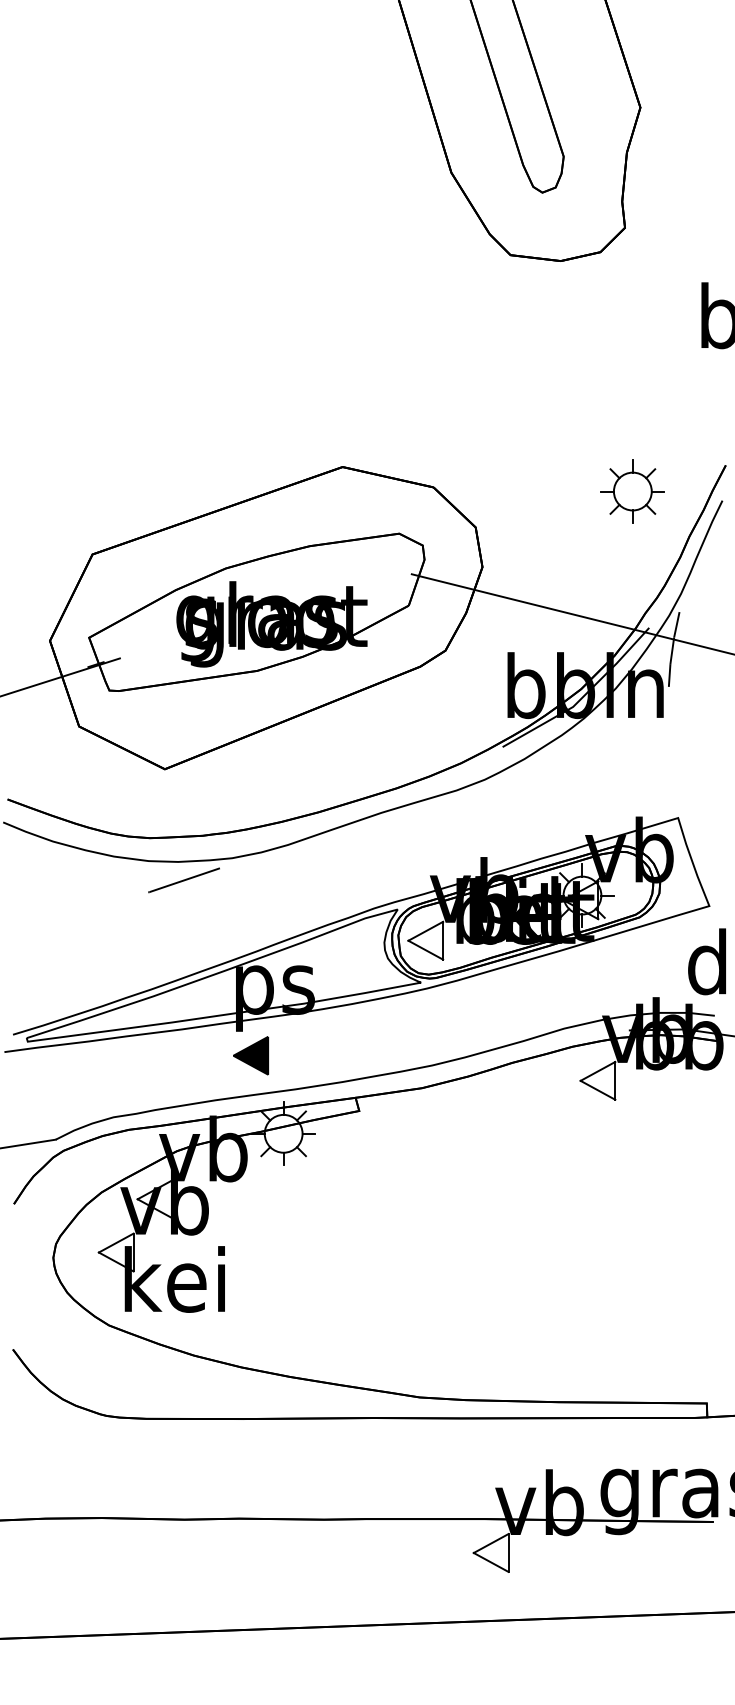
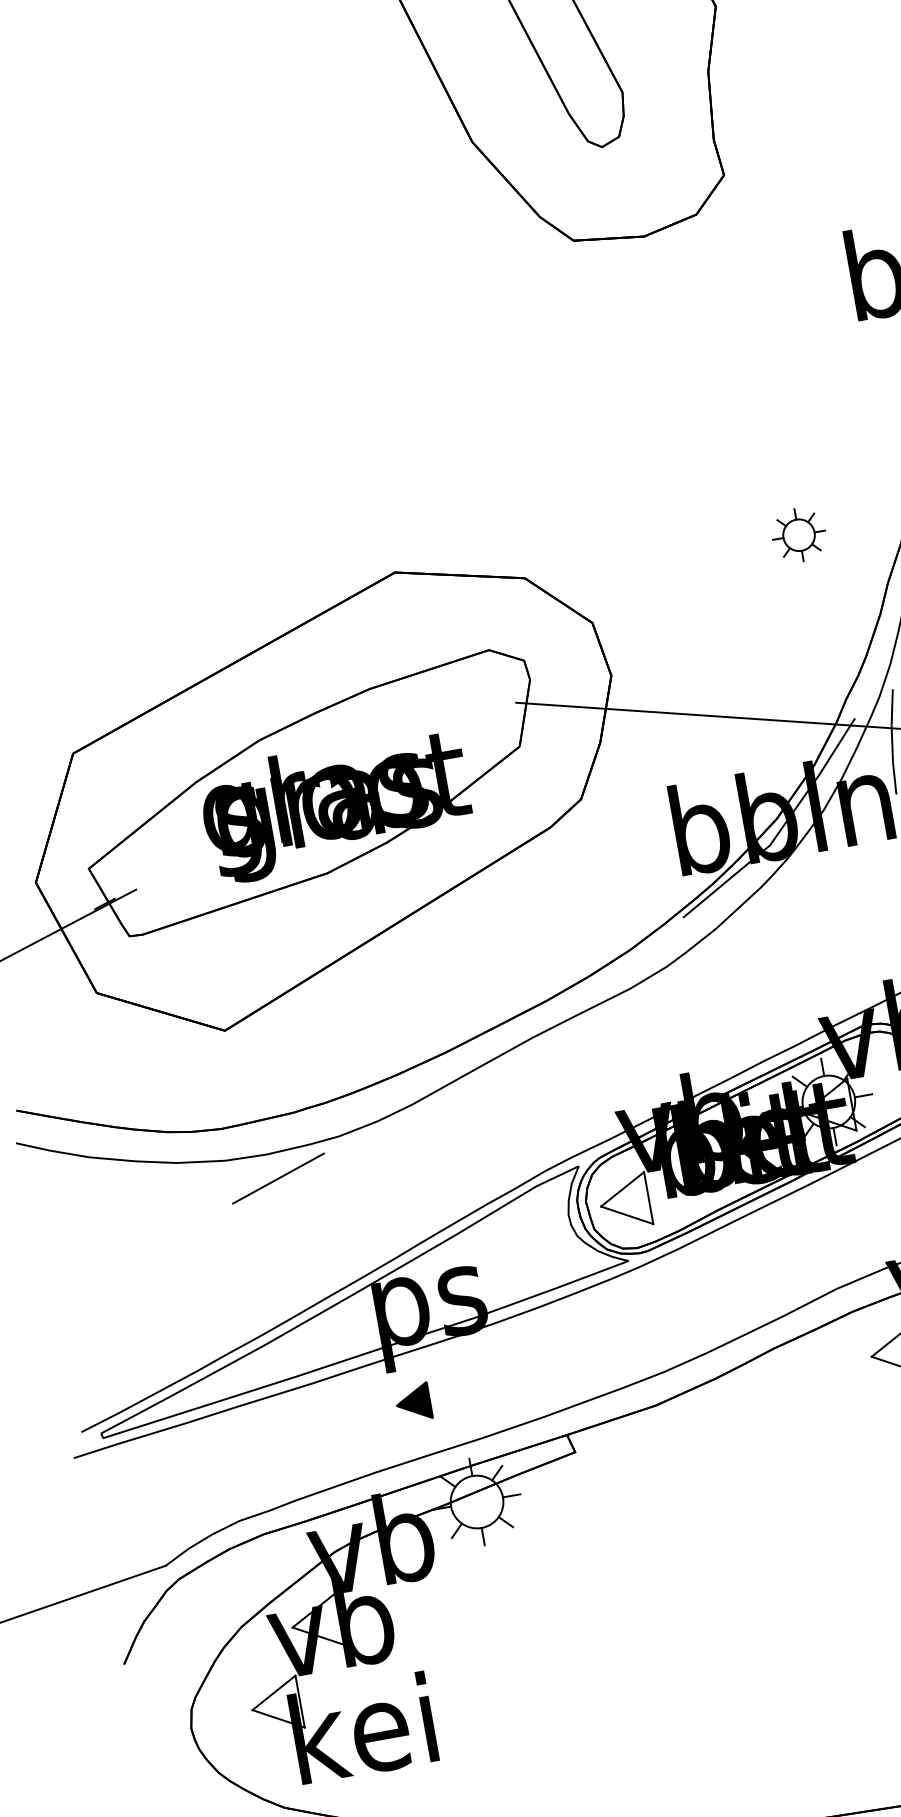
part: (632, 491) -> (798, 535), size x0.6
part: (251, 1055) -> (413, 1402), size x0.7

